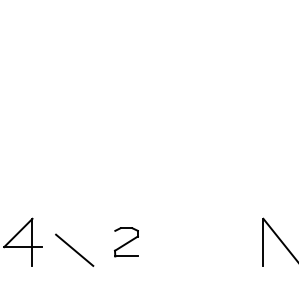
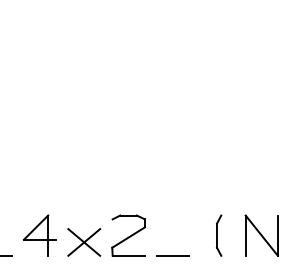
part: (126, 242) -> (128, 235), size x1.67
part: (232, 242) -> (219, 235), added
line: (74, 250) -> (84, 242), added
line: (179, 265) -> (173, 255), added

